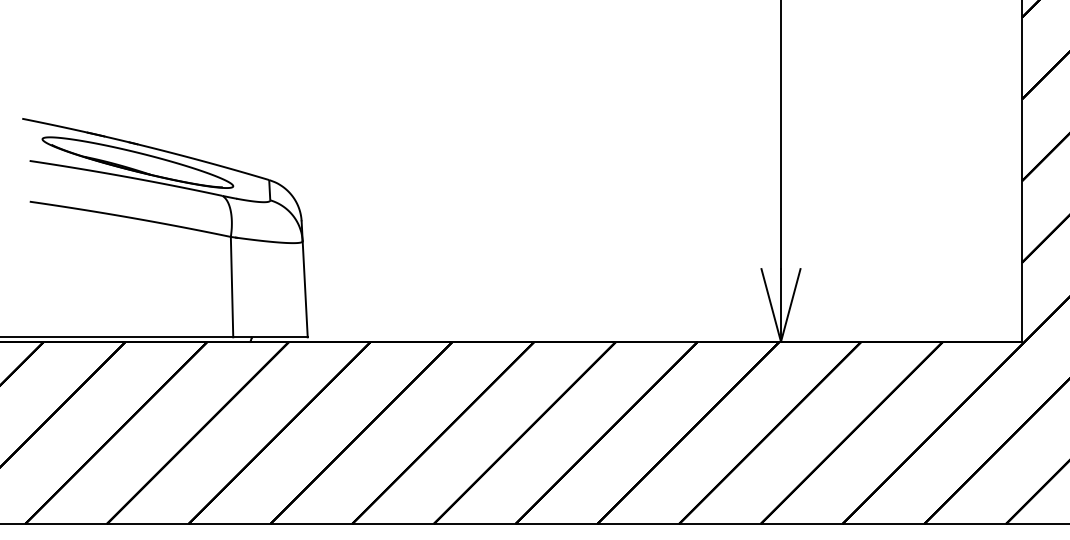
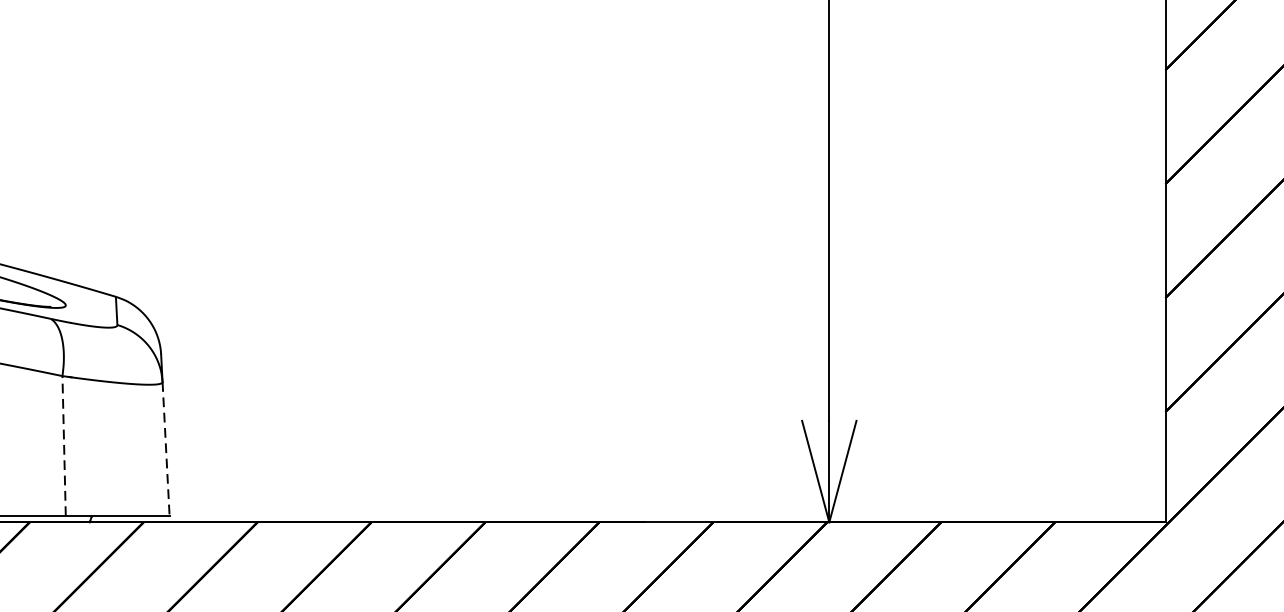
line: (232, 286) -> (64, 445), solid -> dashed
line: (305, 289) -> (166, 449), solid -> dashed

